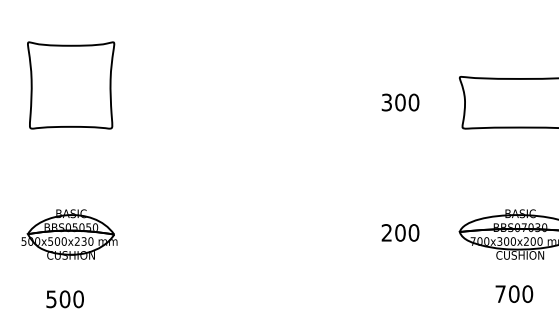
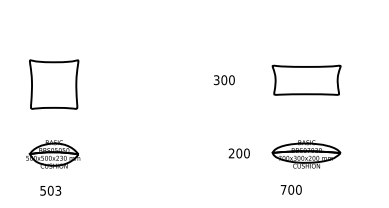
part: (71, 85) -> (54, 84), moved
text: (399, 103) -> (223, 80), moved
text: (512, 293) -> (290, 189), moved
text: (78, 298) -> (58, 190), 500 -> 503

